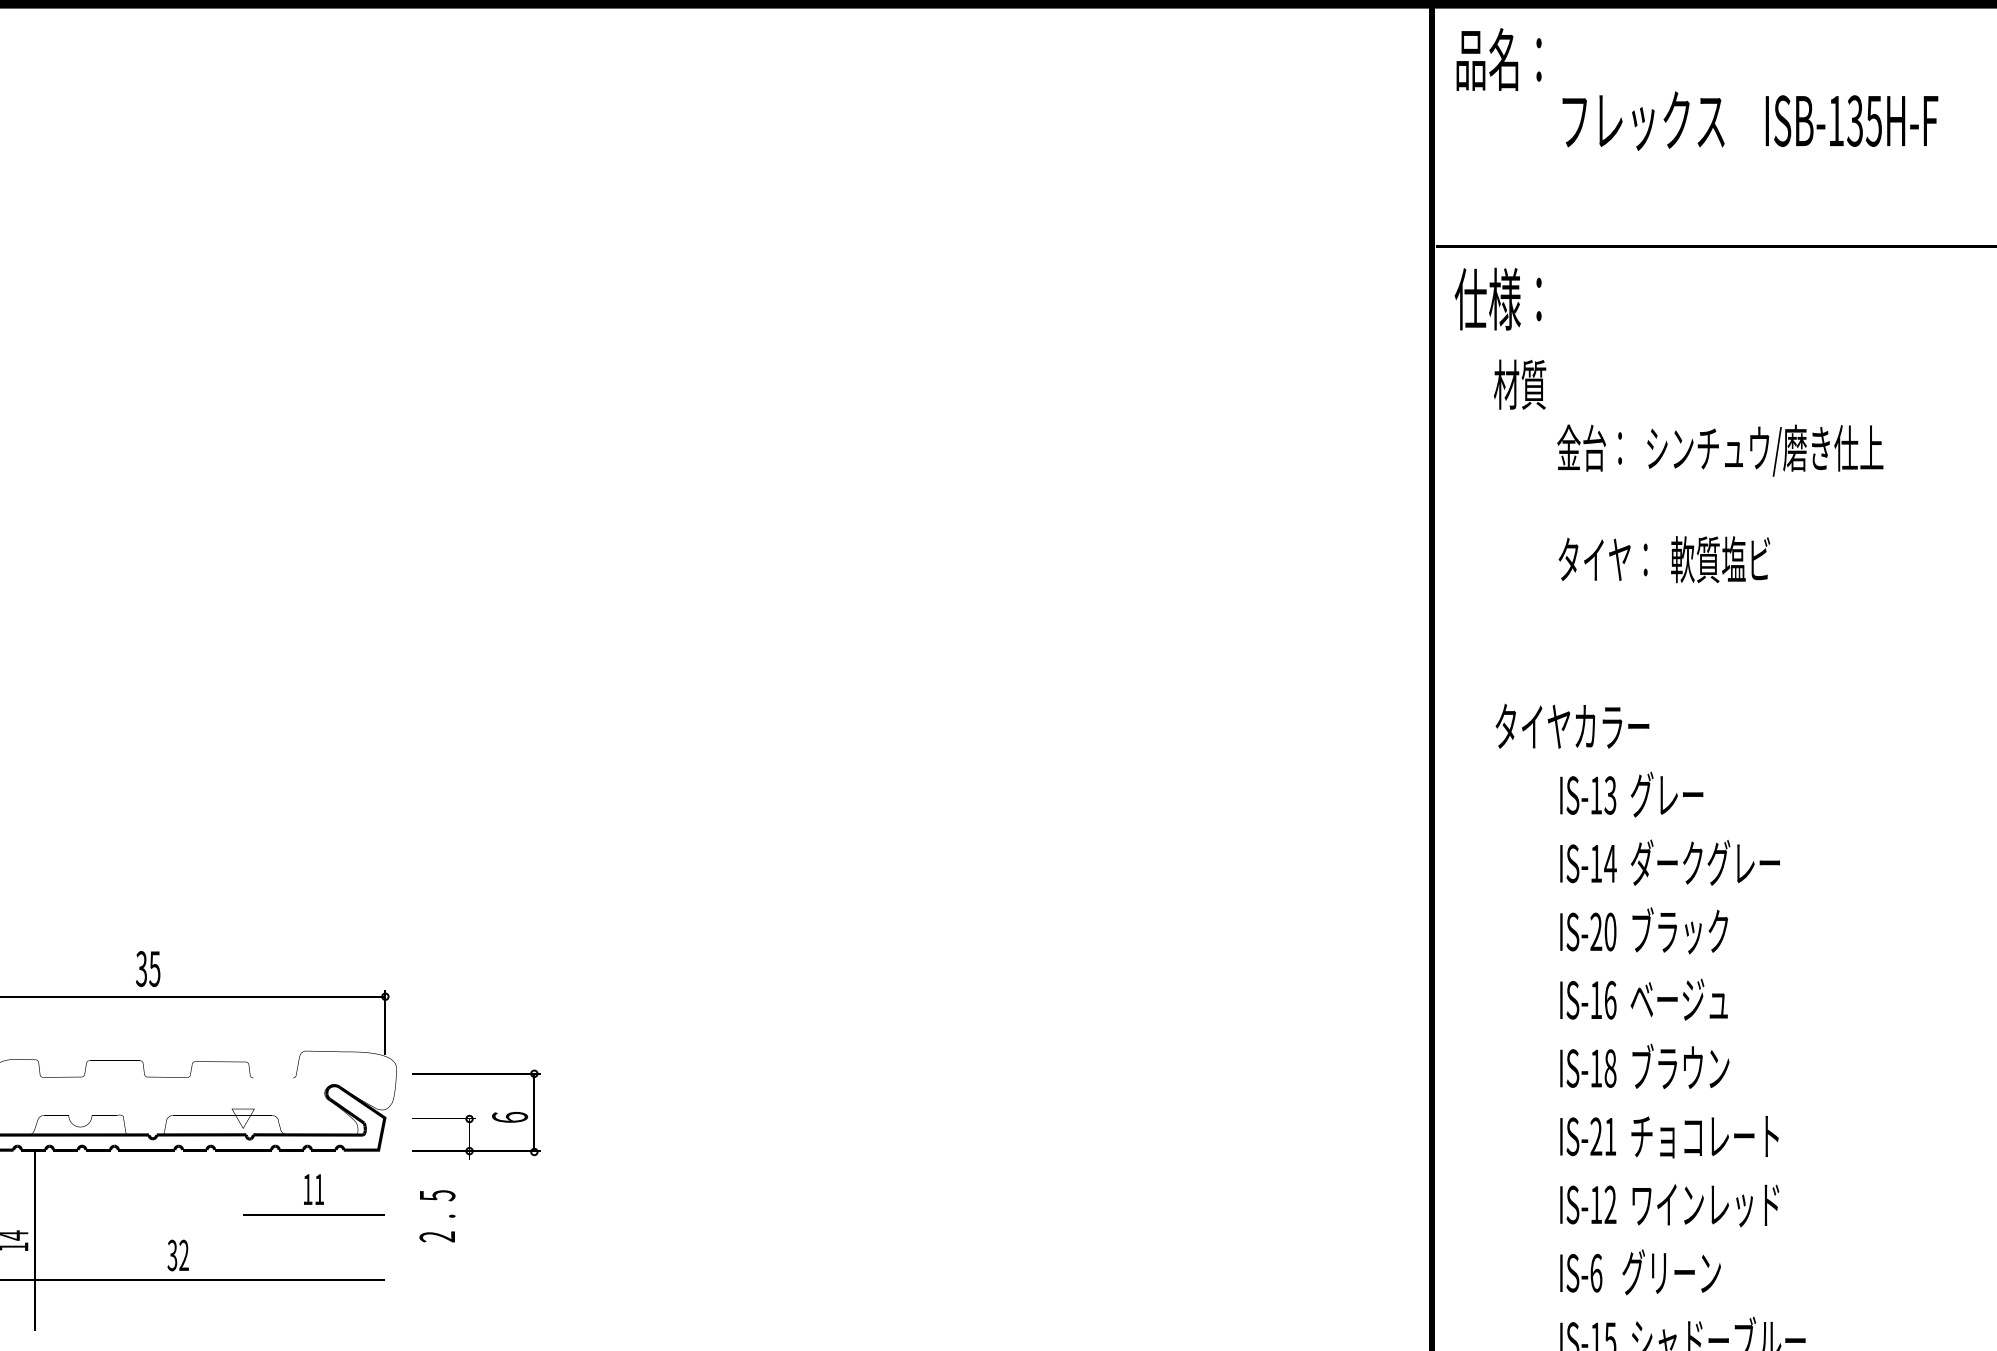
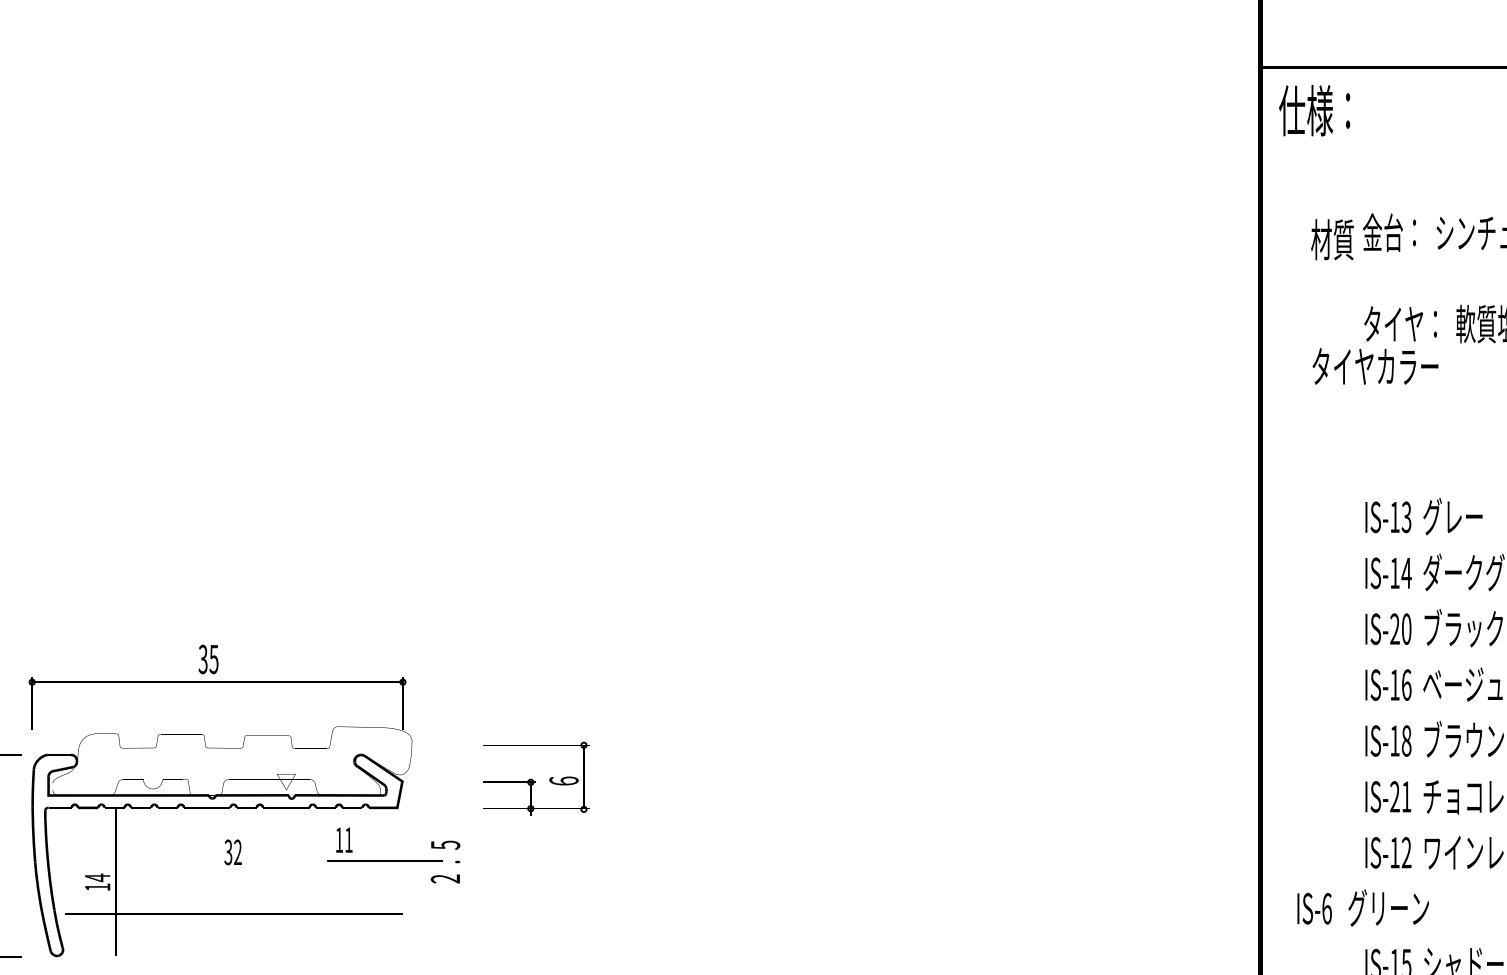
text: (1520, 384) -> (1332, 239), moved
text: (1572, 726) -> (1375, 366), moved
part: (476, 1114) -> (536, 778), moved
line: (313, 1214) -> (384, 860), moved
text: (177, 1255) -> (232, 852), moved
text: (1640, 1272) -> (1363, 908), moved

